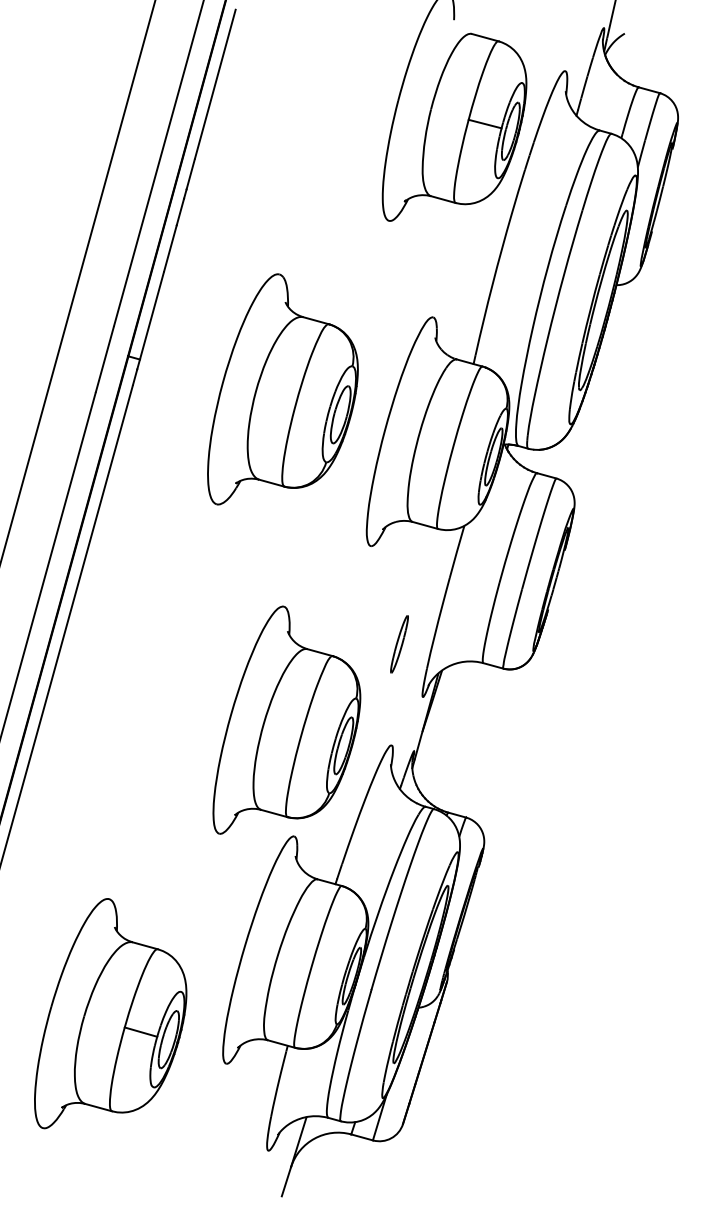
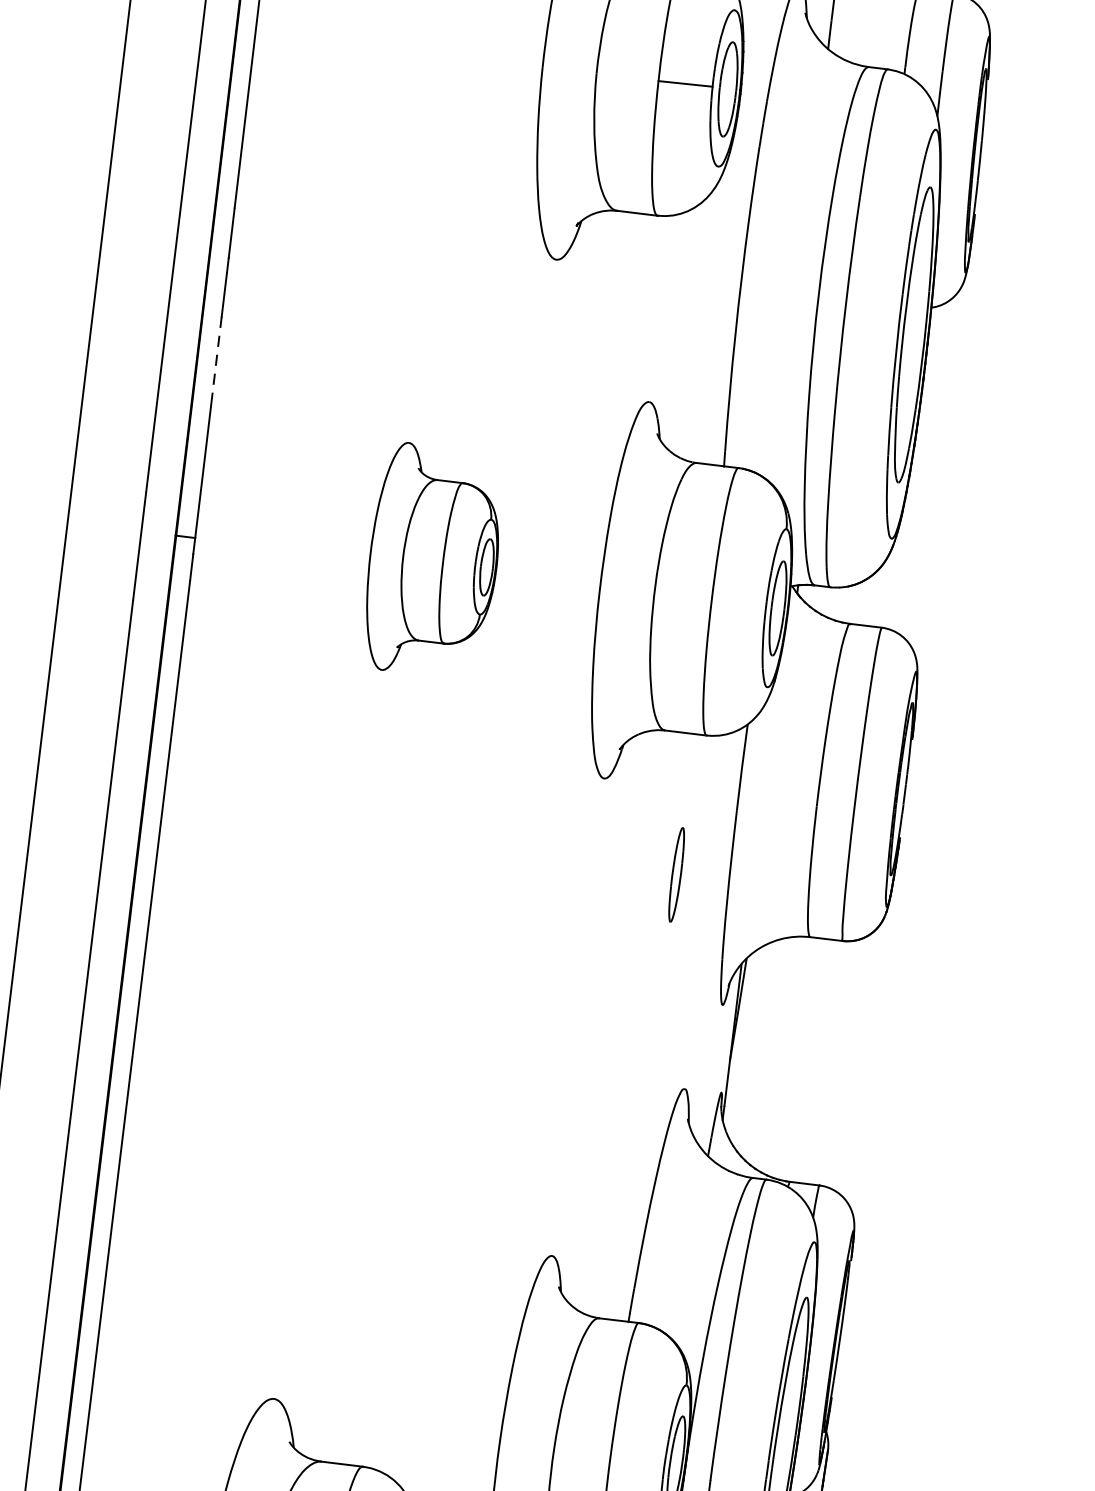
line: (170, 248) -> (217, 355), solid -> dashed
part: (282, 389) -> (427, 551), size x0.6
part: (399, 644) -> (676, 875), moved
part: (286, 719) -> (512, 1072), removed

